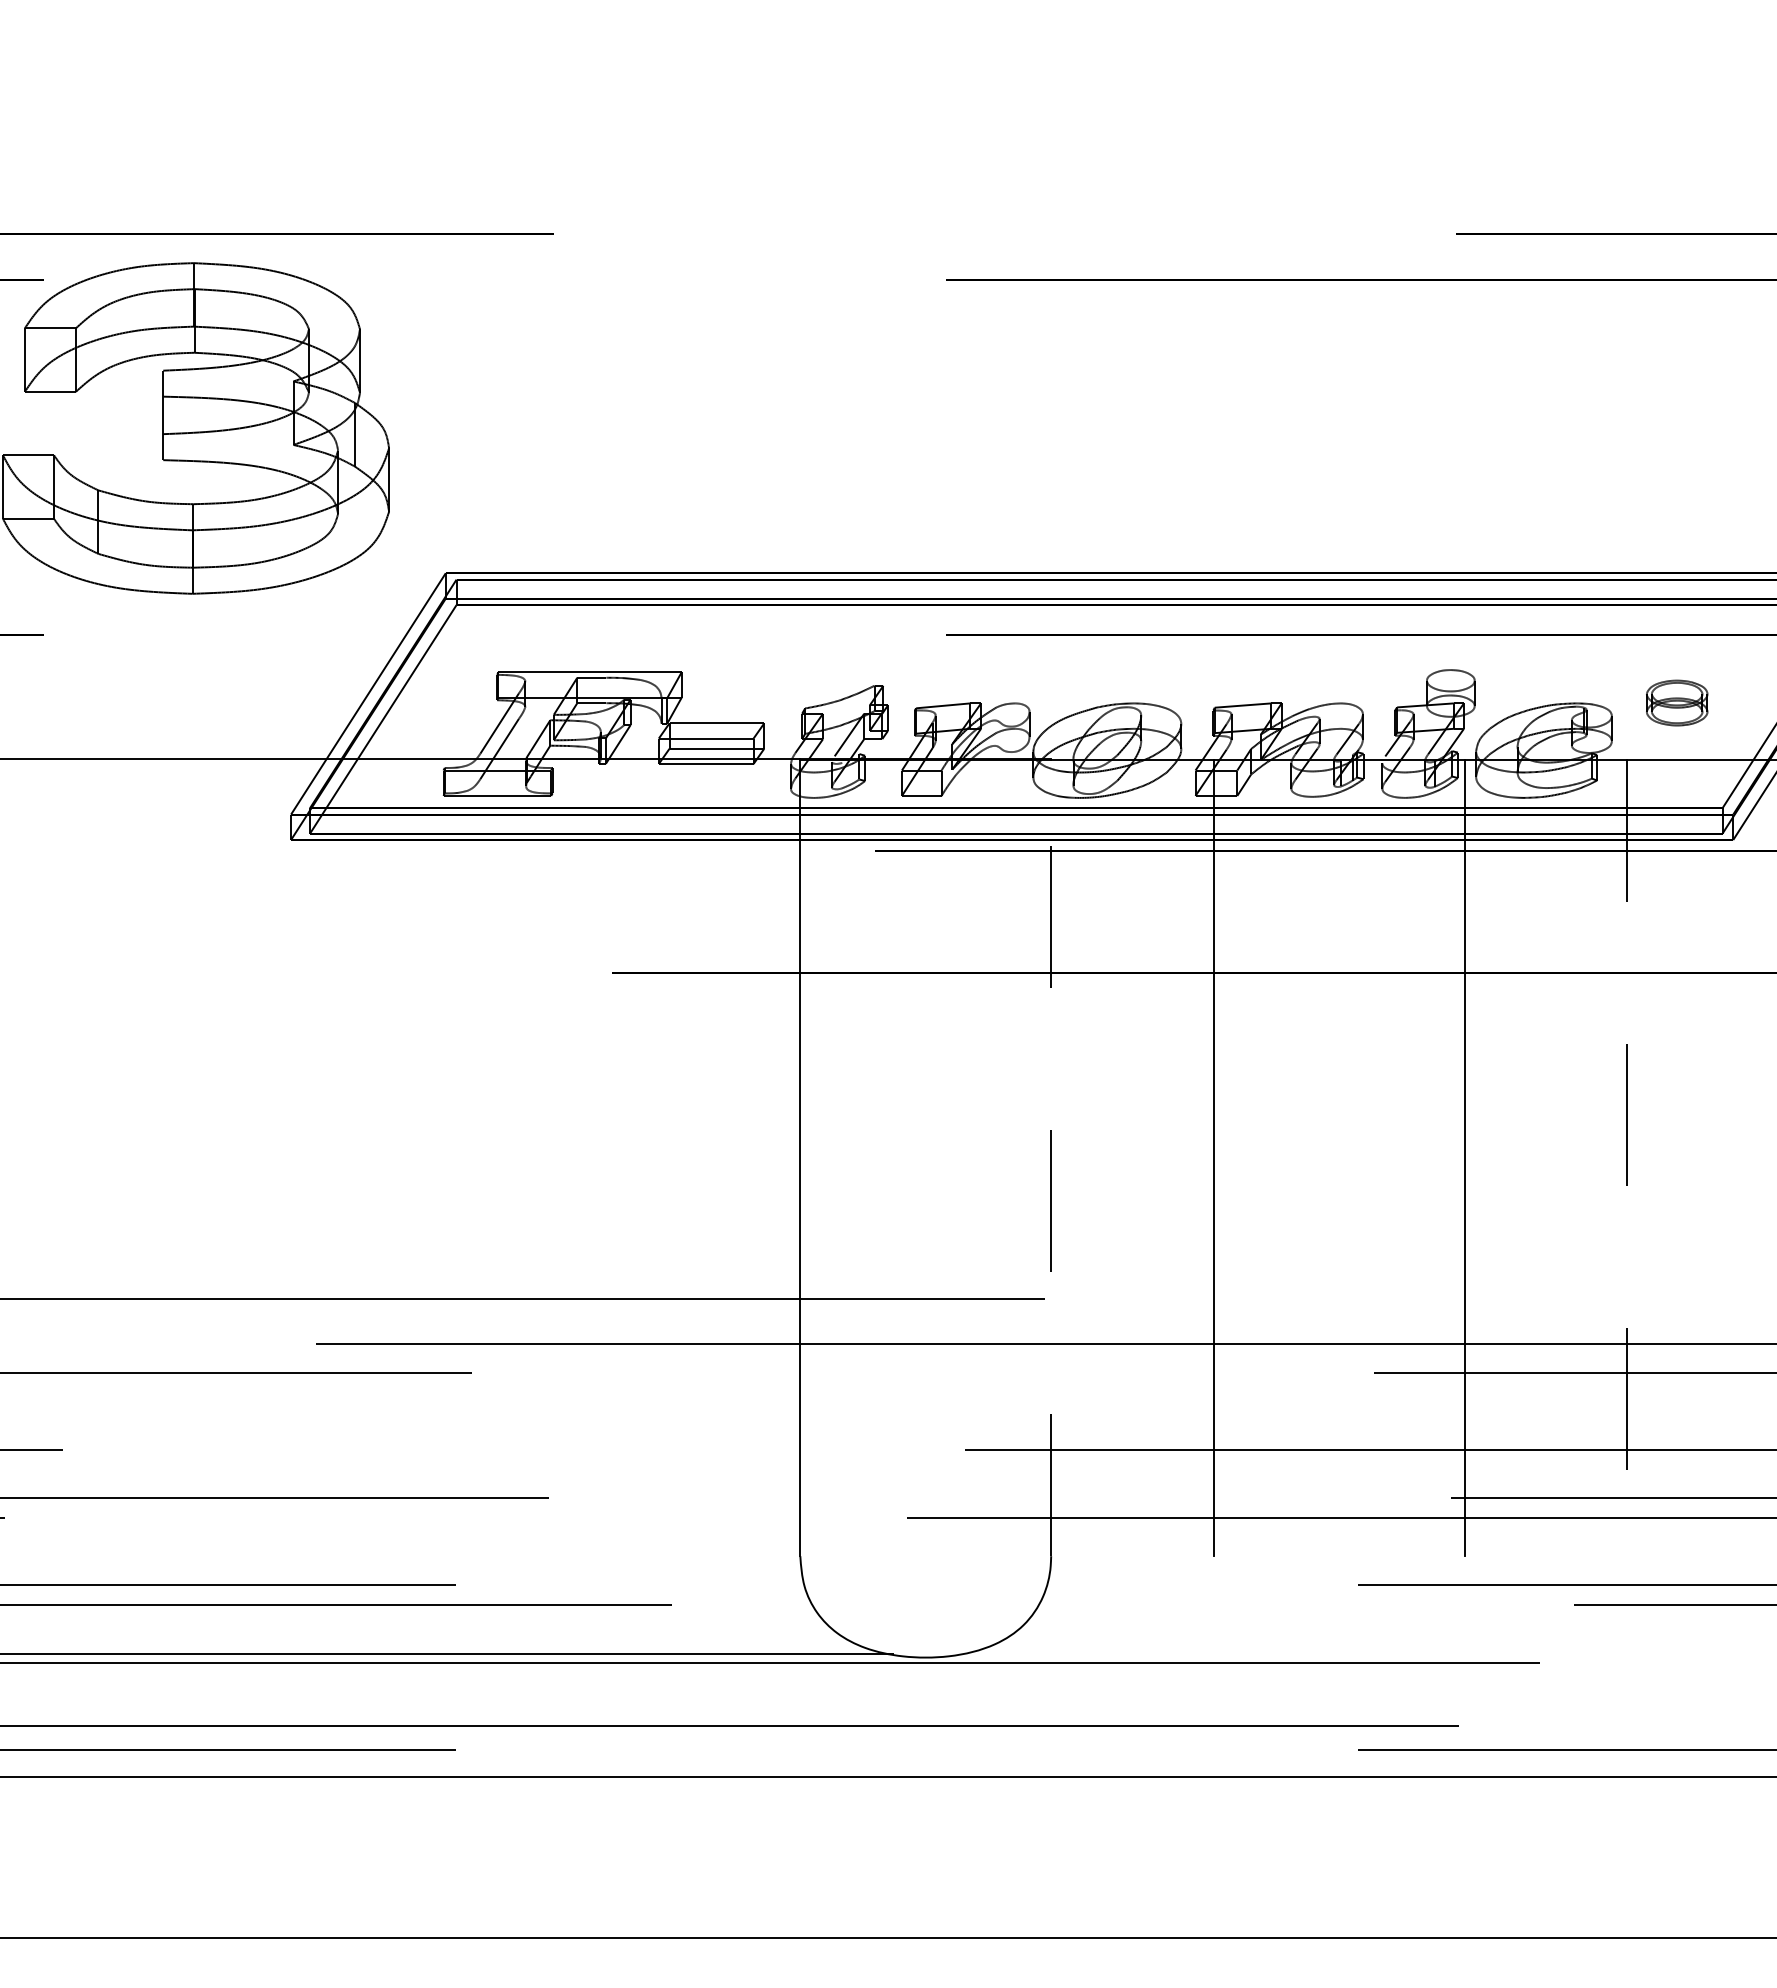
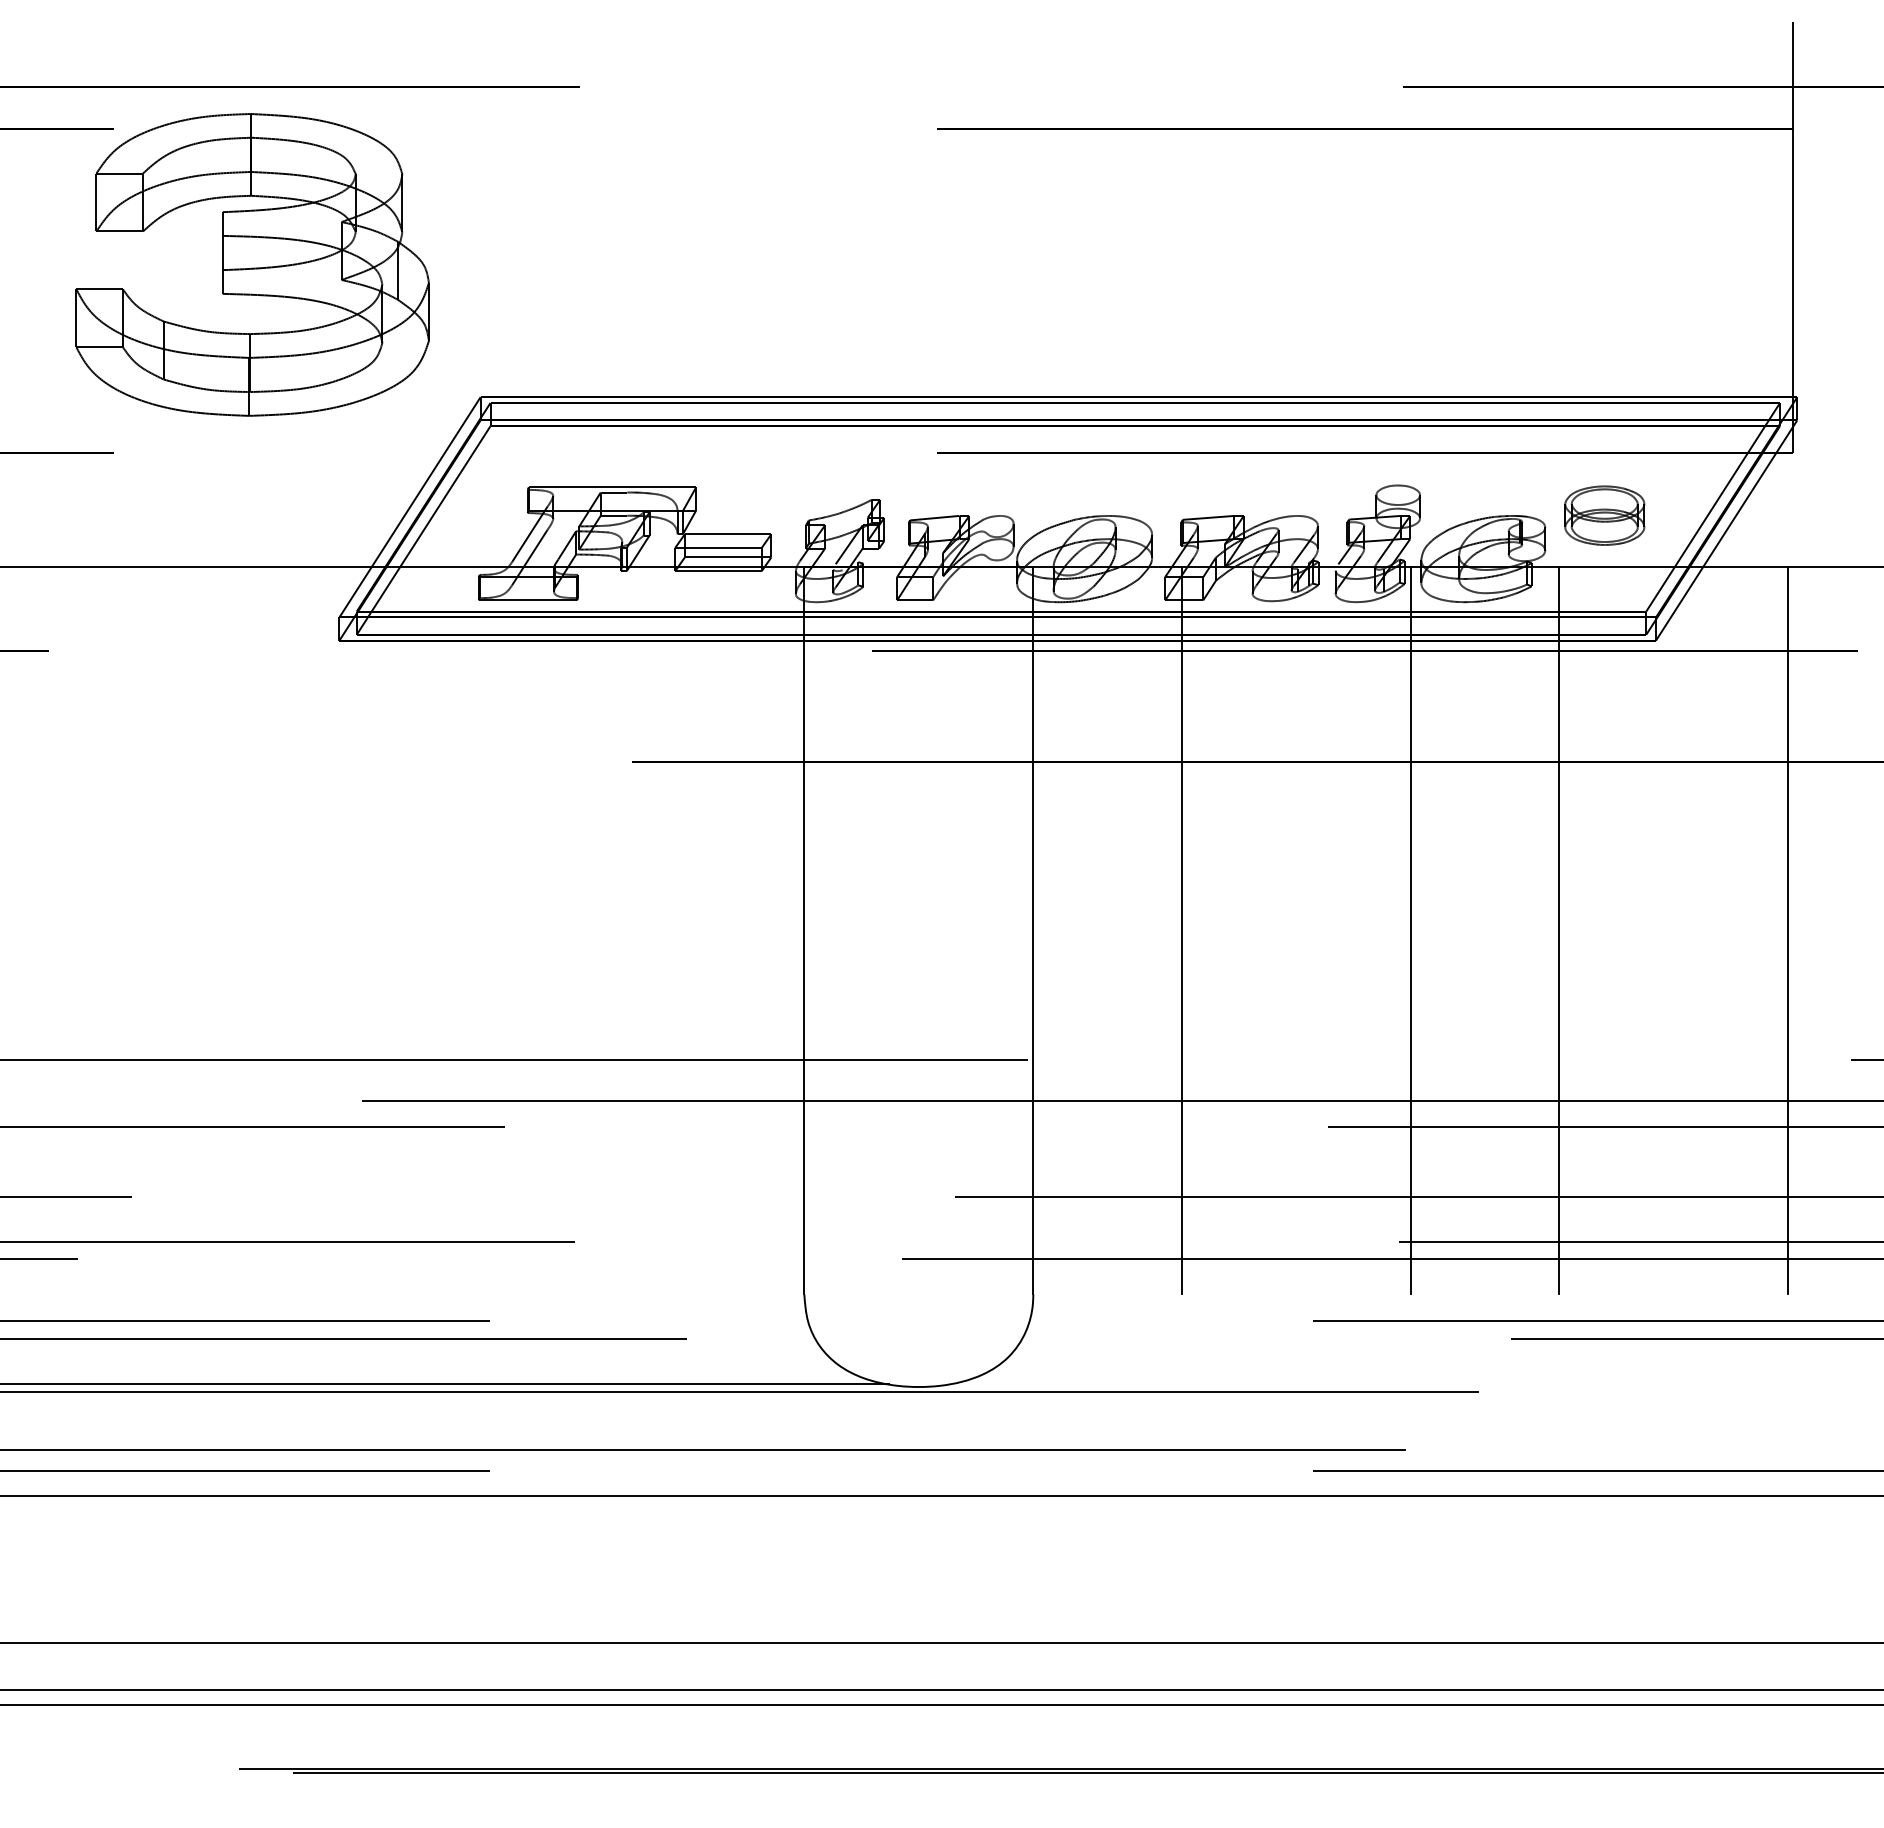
part: (1676, 702) -> (1604, 515), size x1.43
line: (1051, 1157) -> (1033, 930), dashed -> solid
line: (1627, 1157) -> (1559, 930), dashed -> solid

